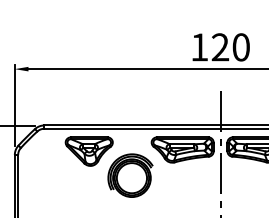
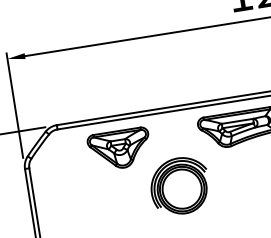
part: (130, 175) -> (179, 185), moved

